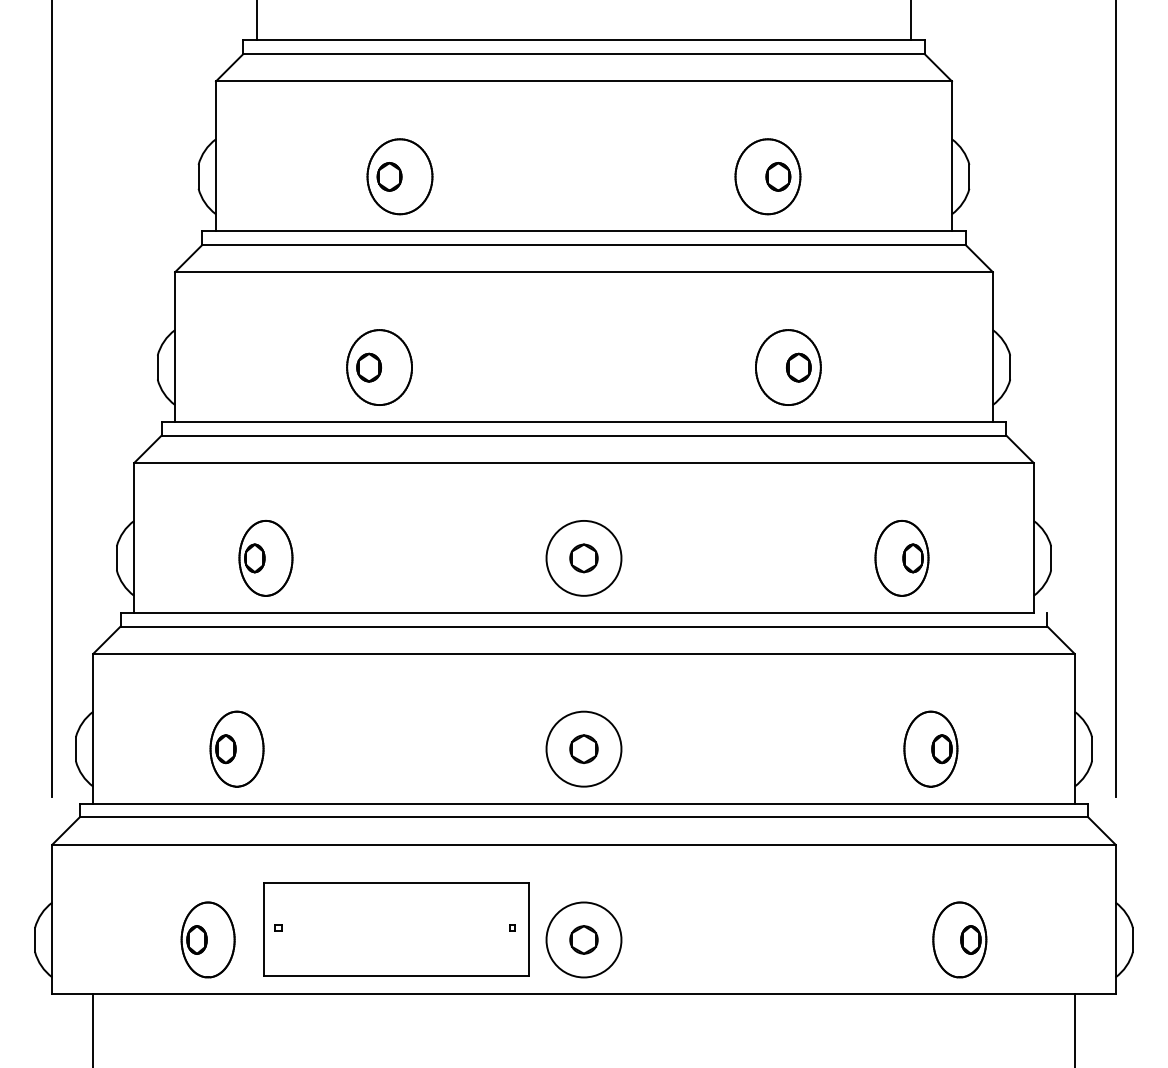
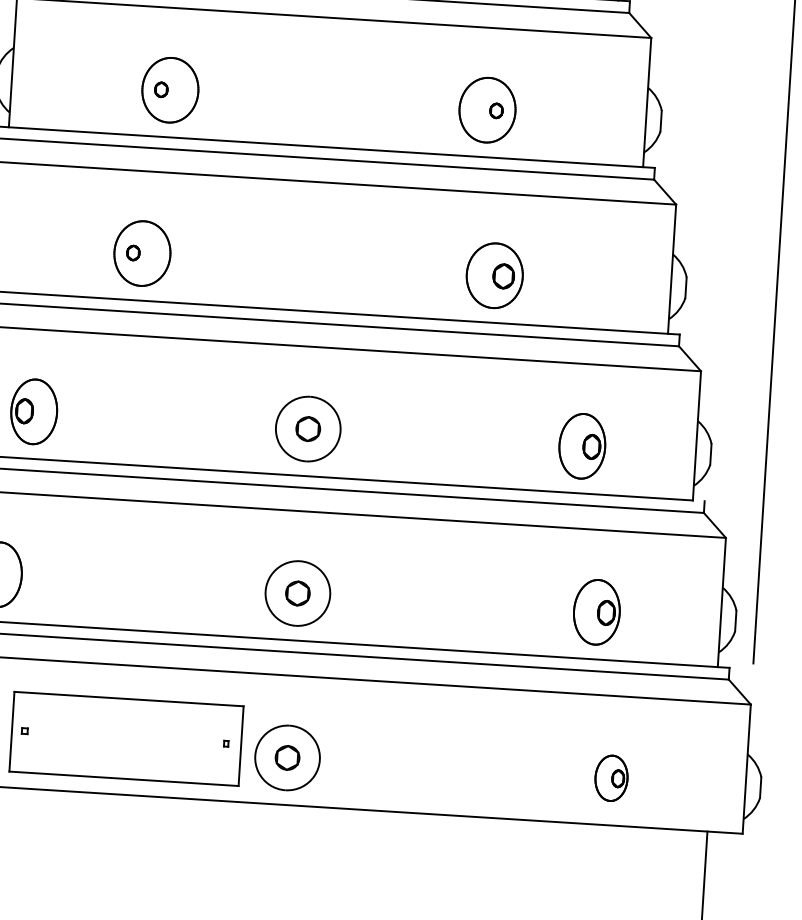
part: (389, 176) -> (161, 89), size x0.6
part: (778, 176) -> (496, 110), size x0.6
part: (368, 367) -> (132, 252), size x0.6
part: (959, 939) -> (611, 777), size x0.7

